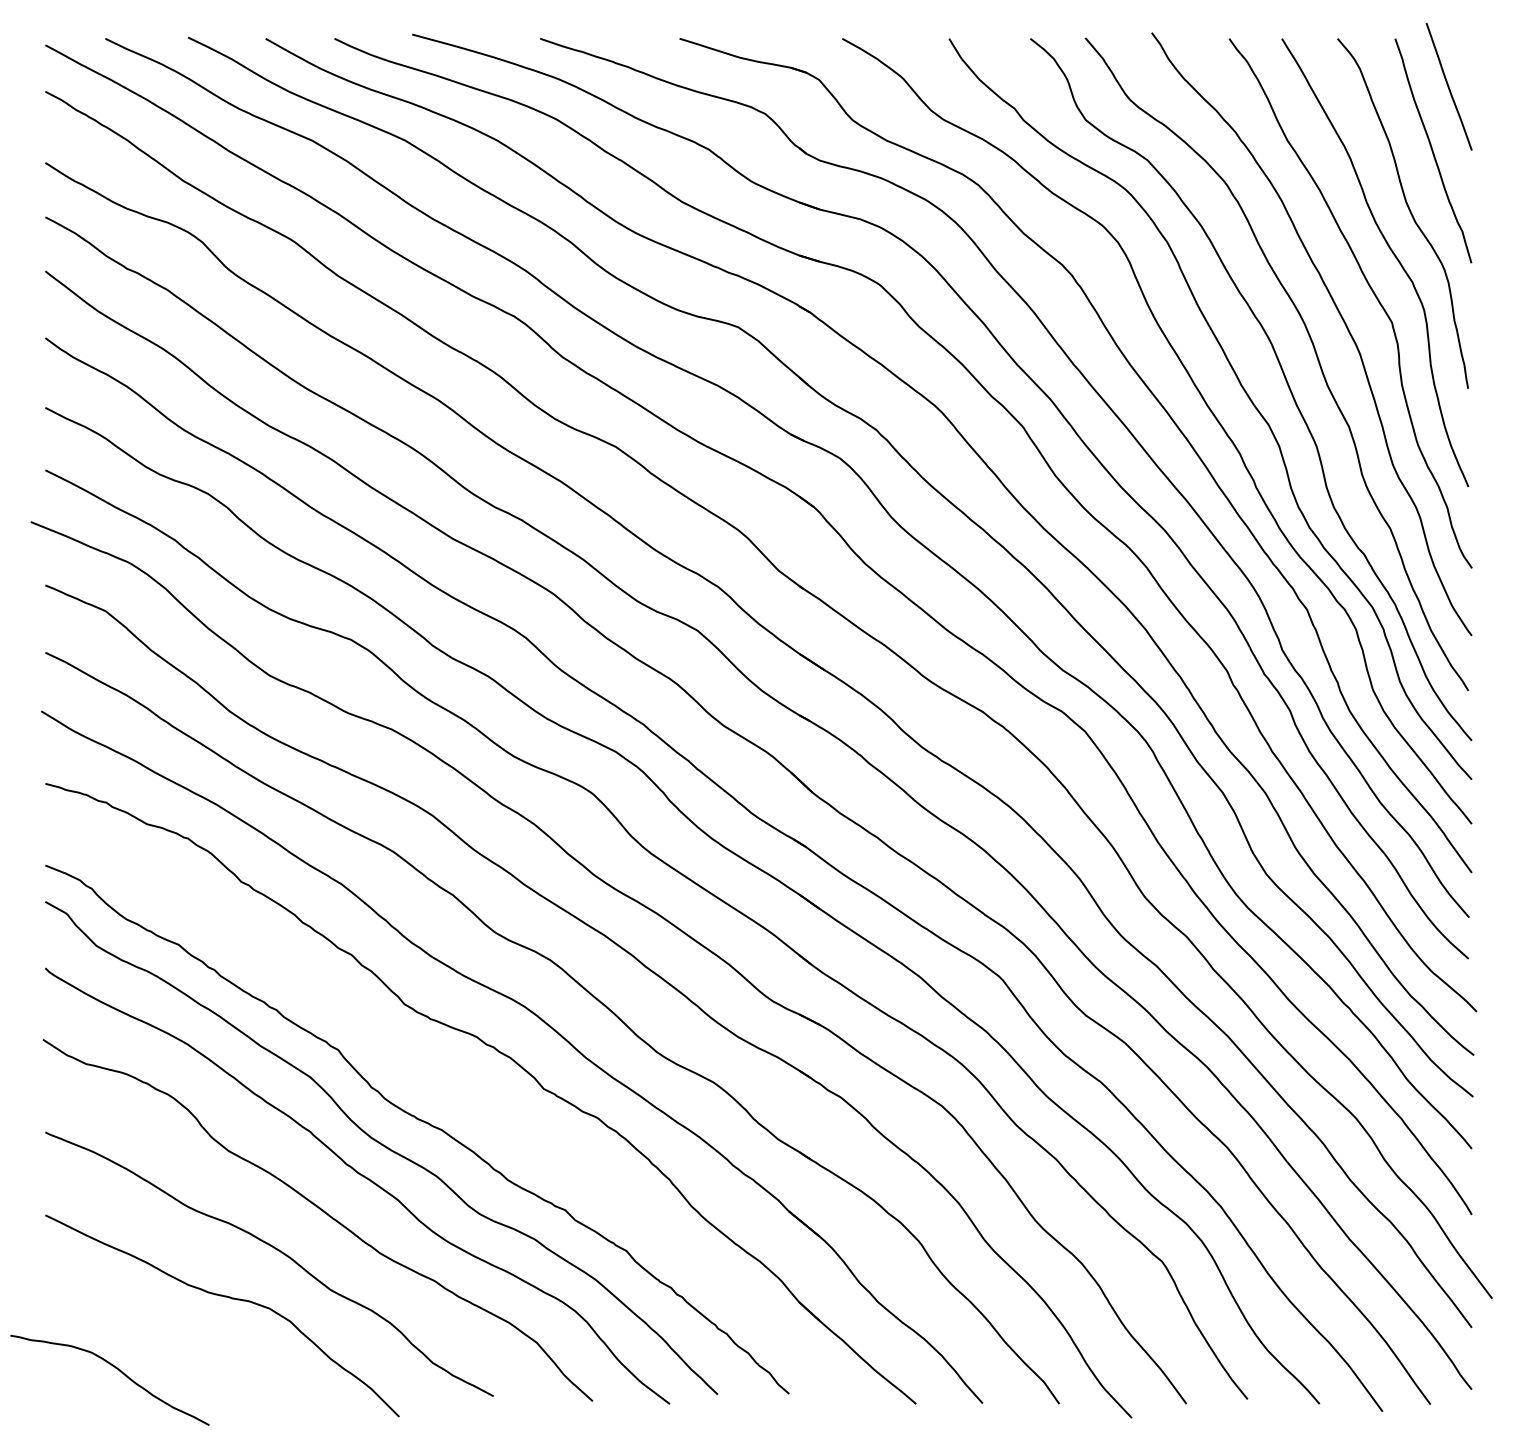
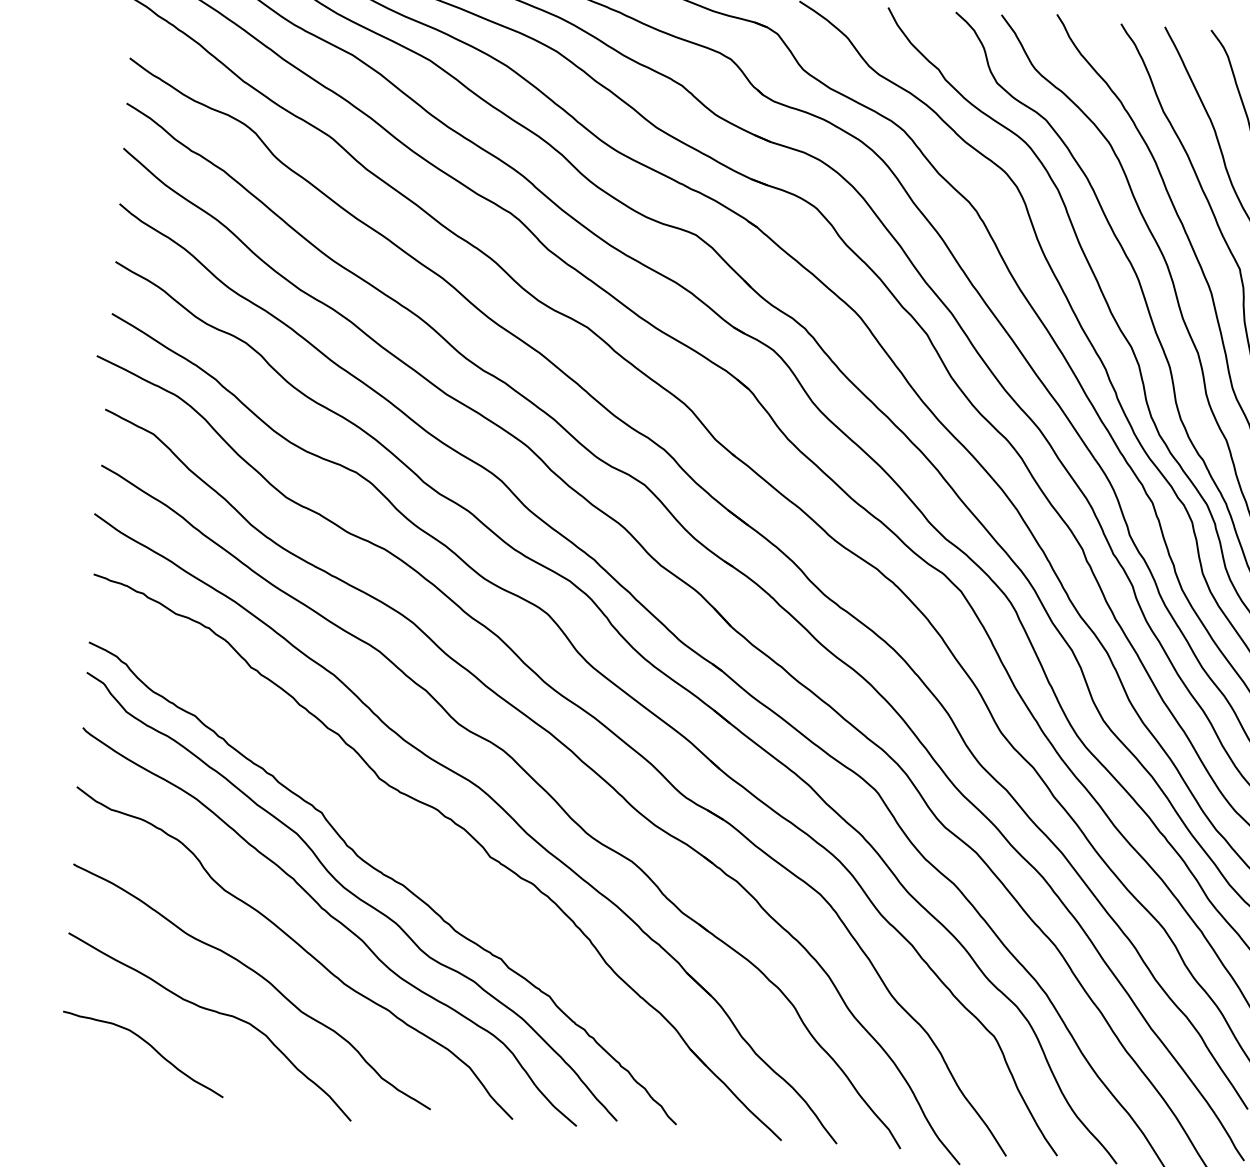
curve: (116, 1369) -> (149, 1045), moved

